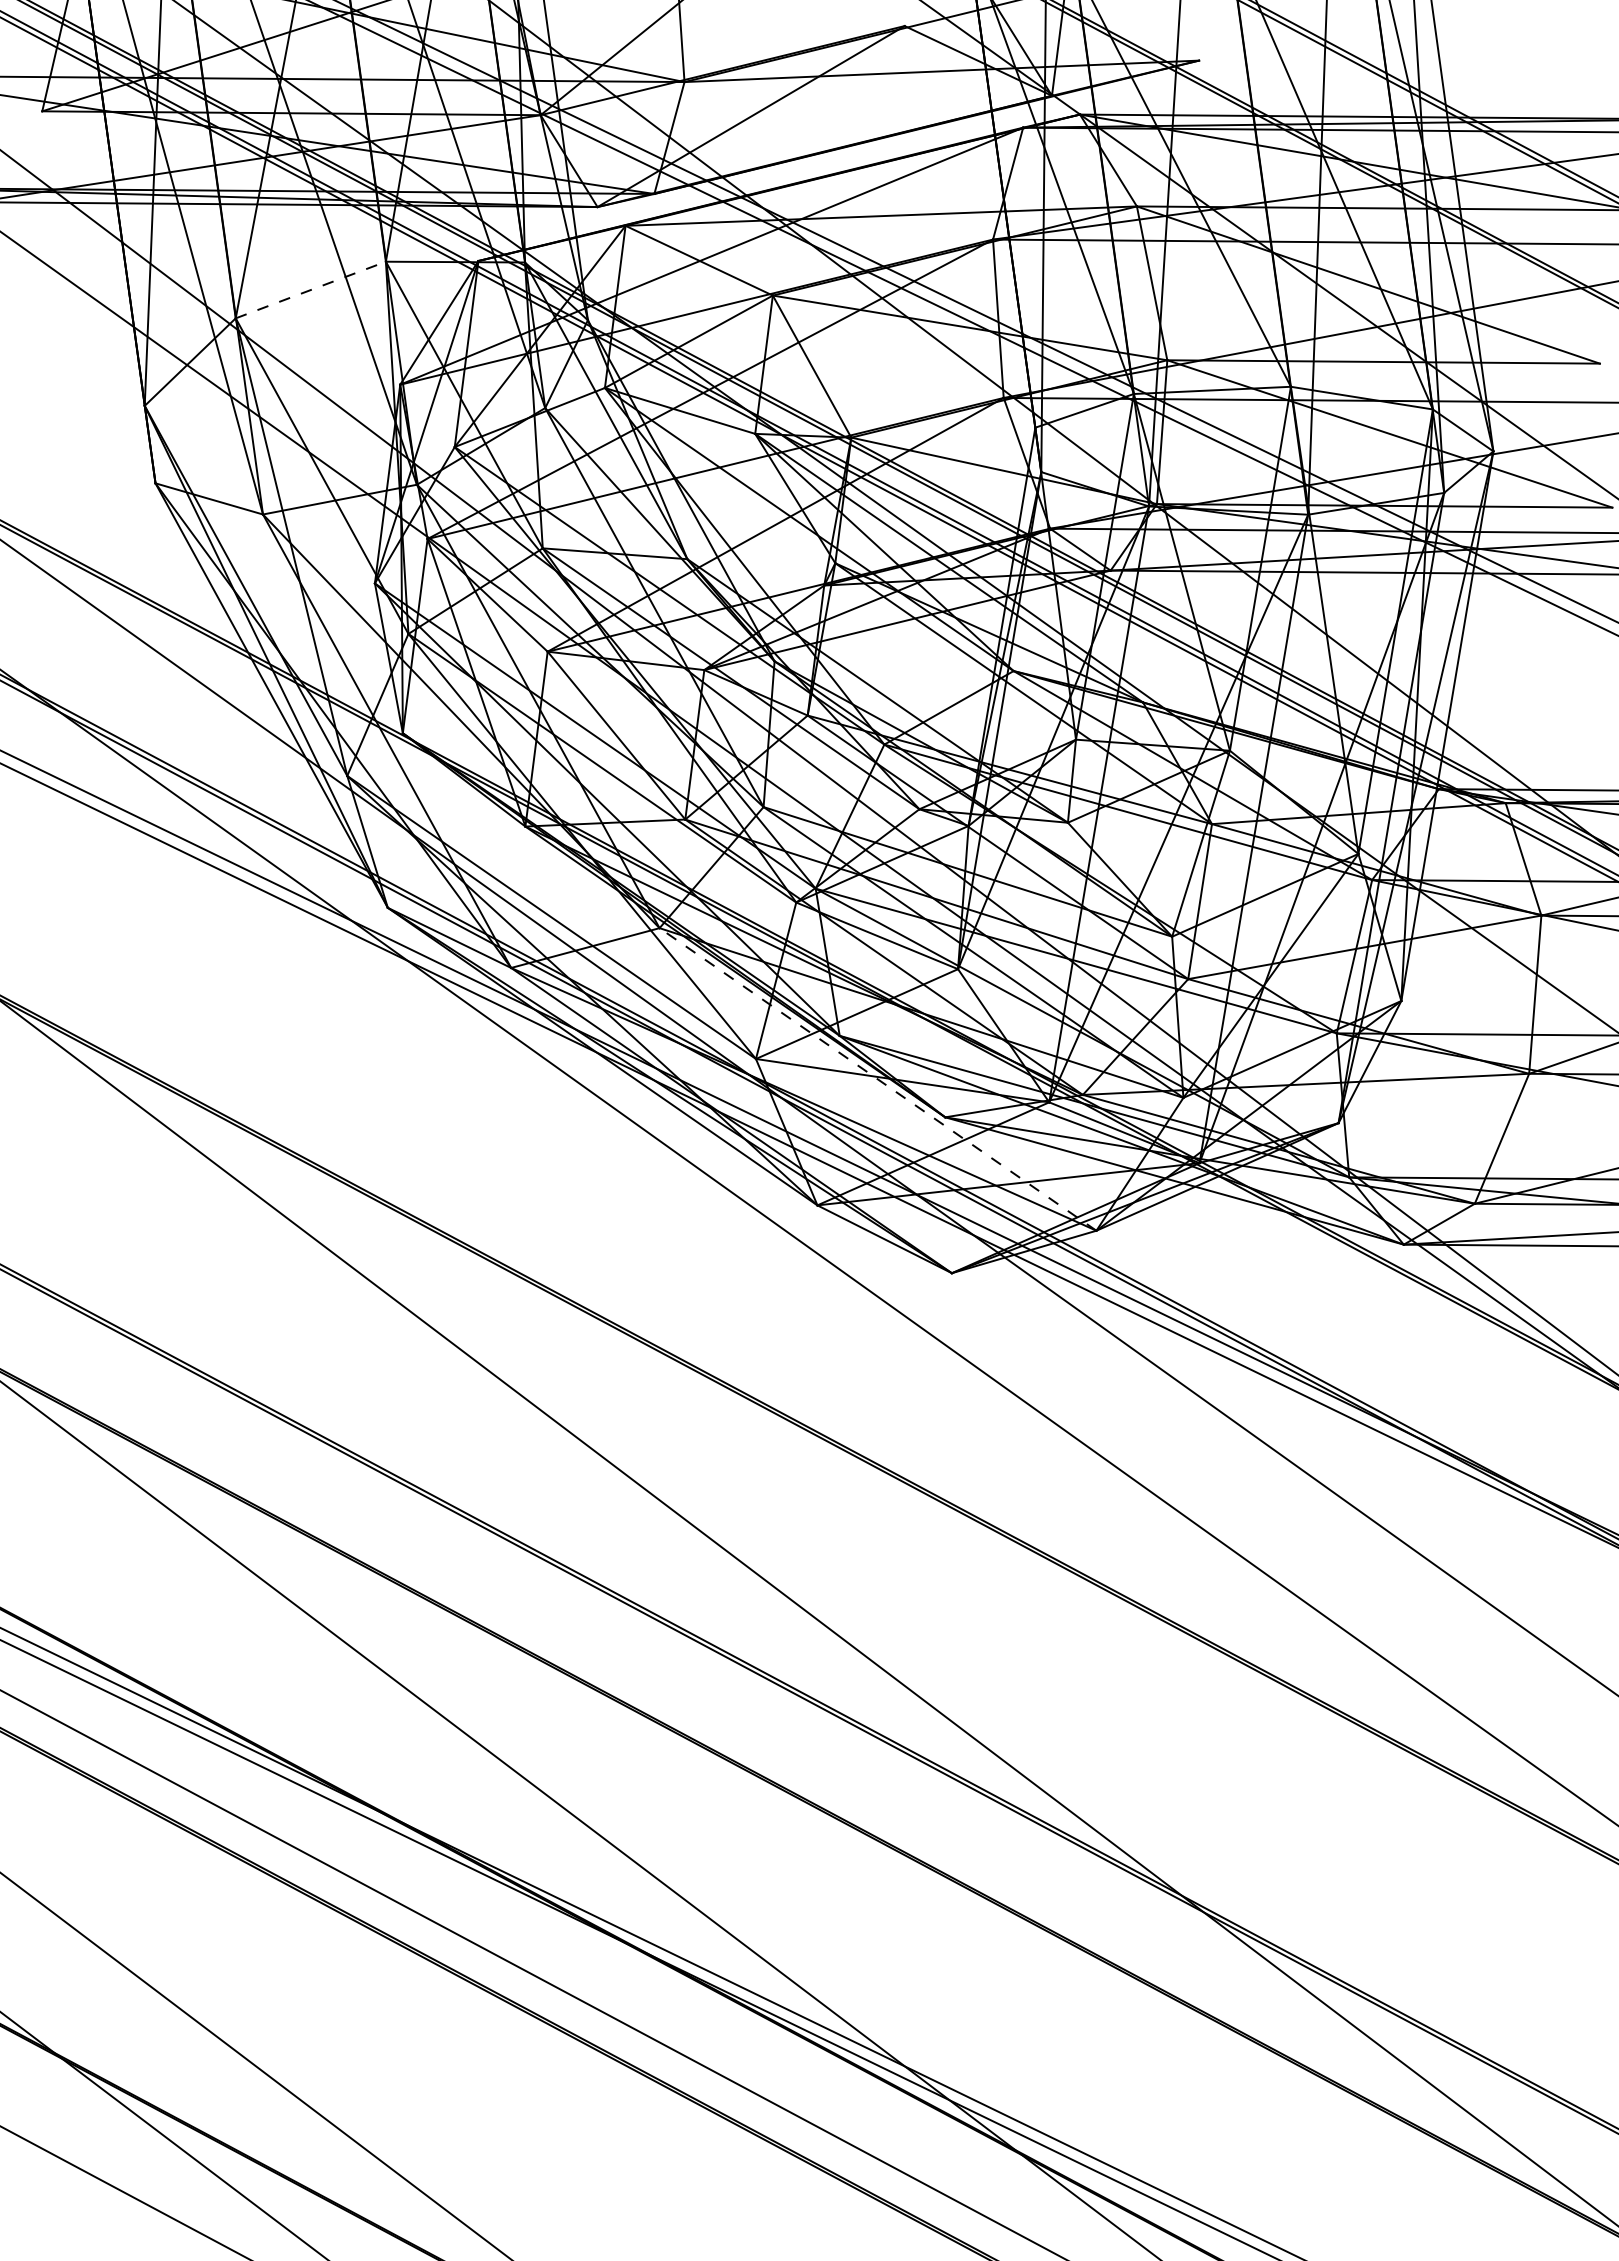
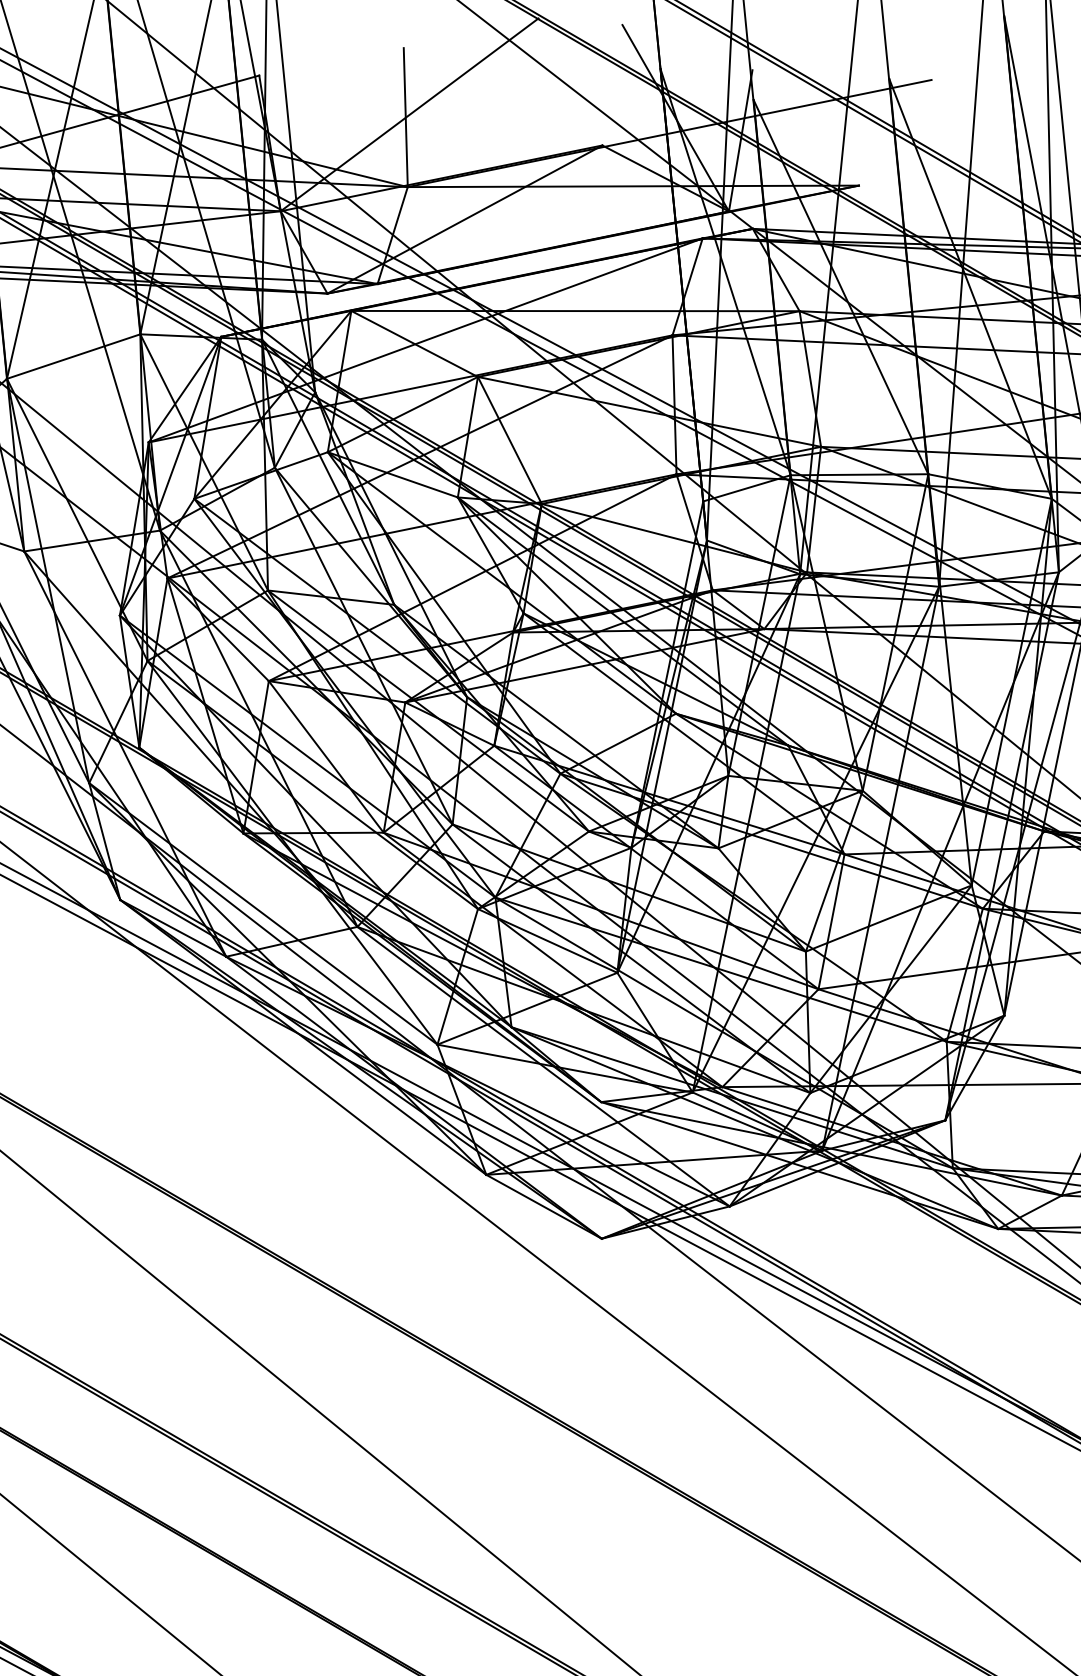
line: (311, 289) -> (74, 356), dashed -> solid
line: (878, 1079) -> (544, 1066), dashed -> solid

